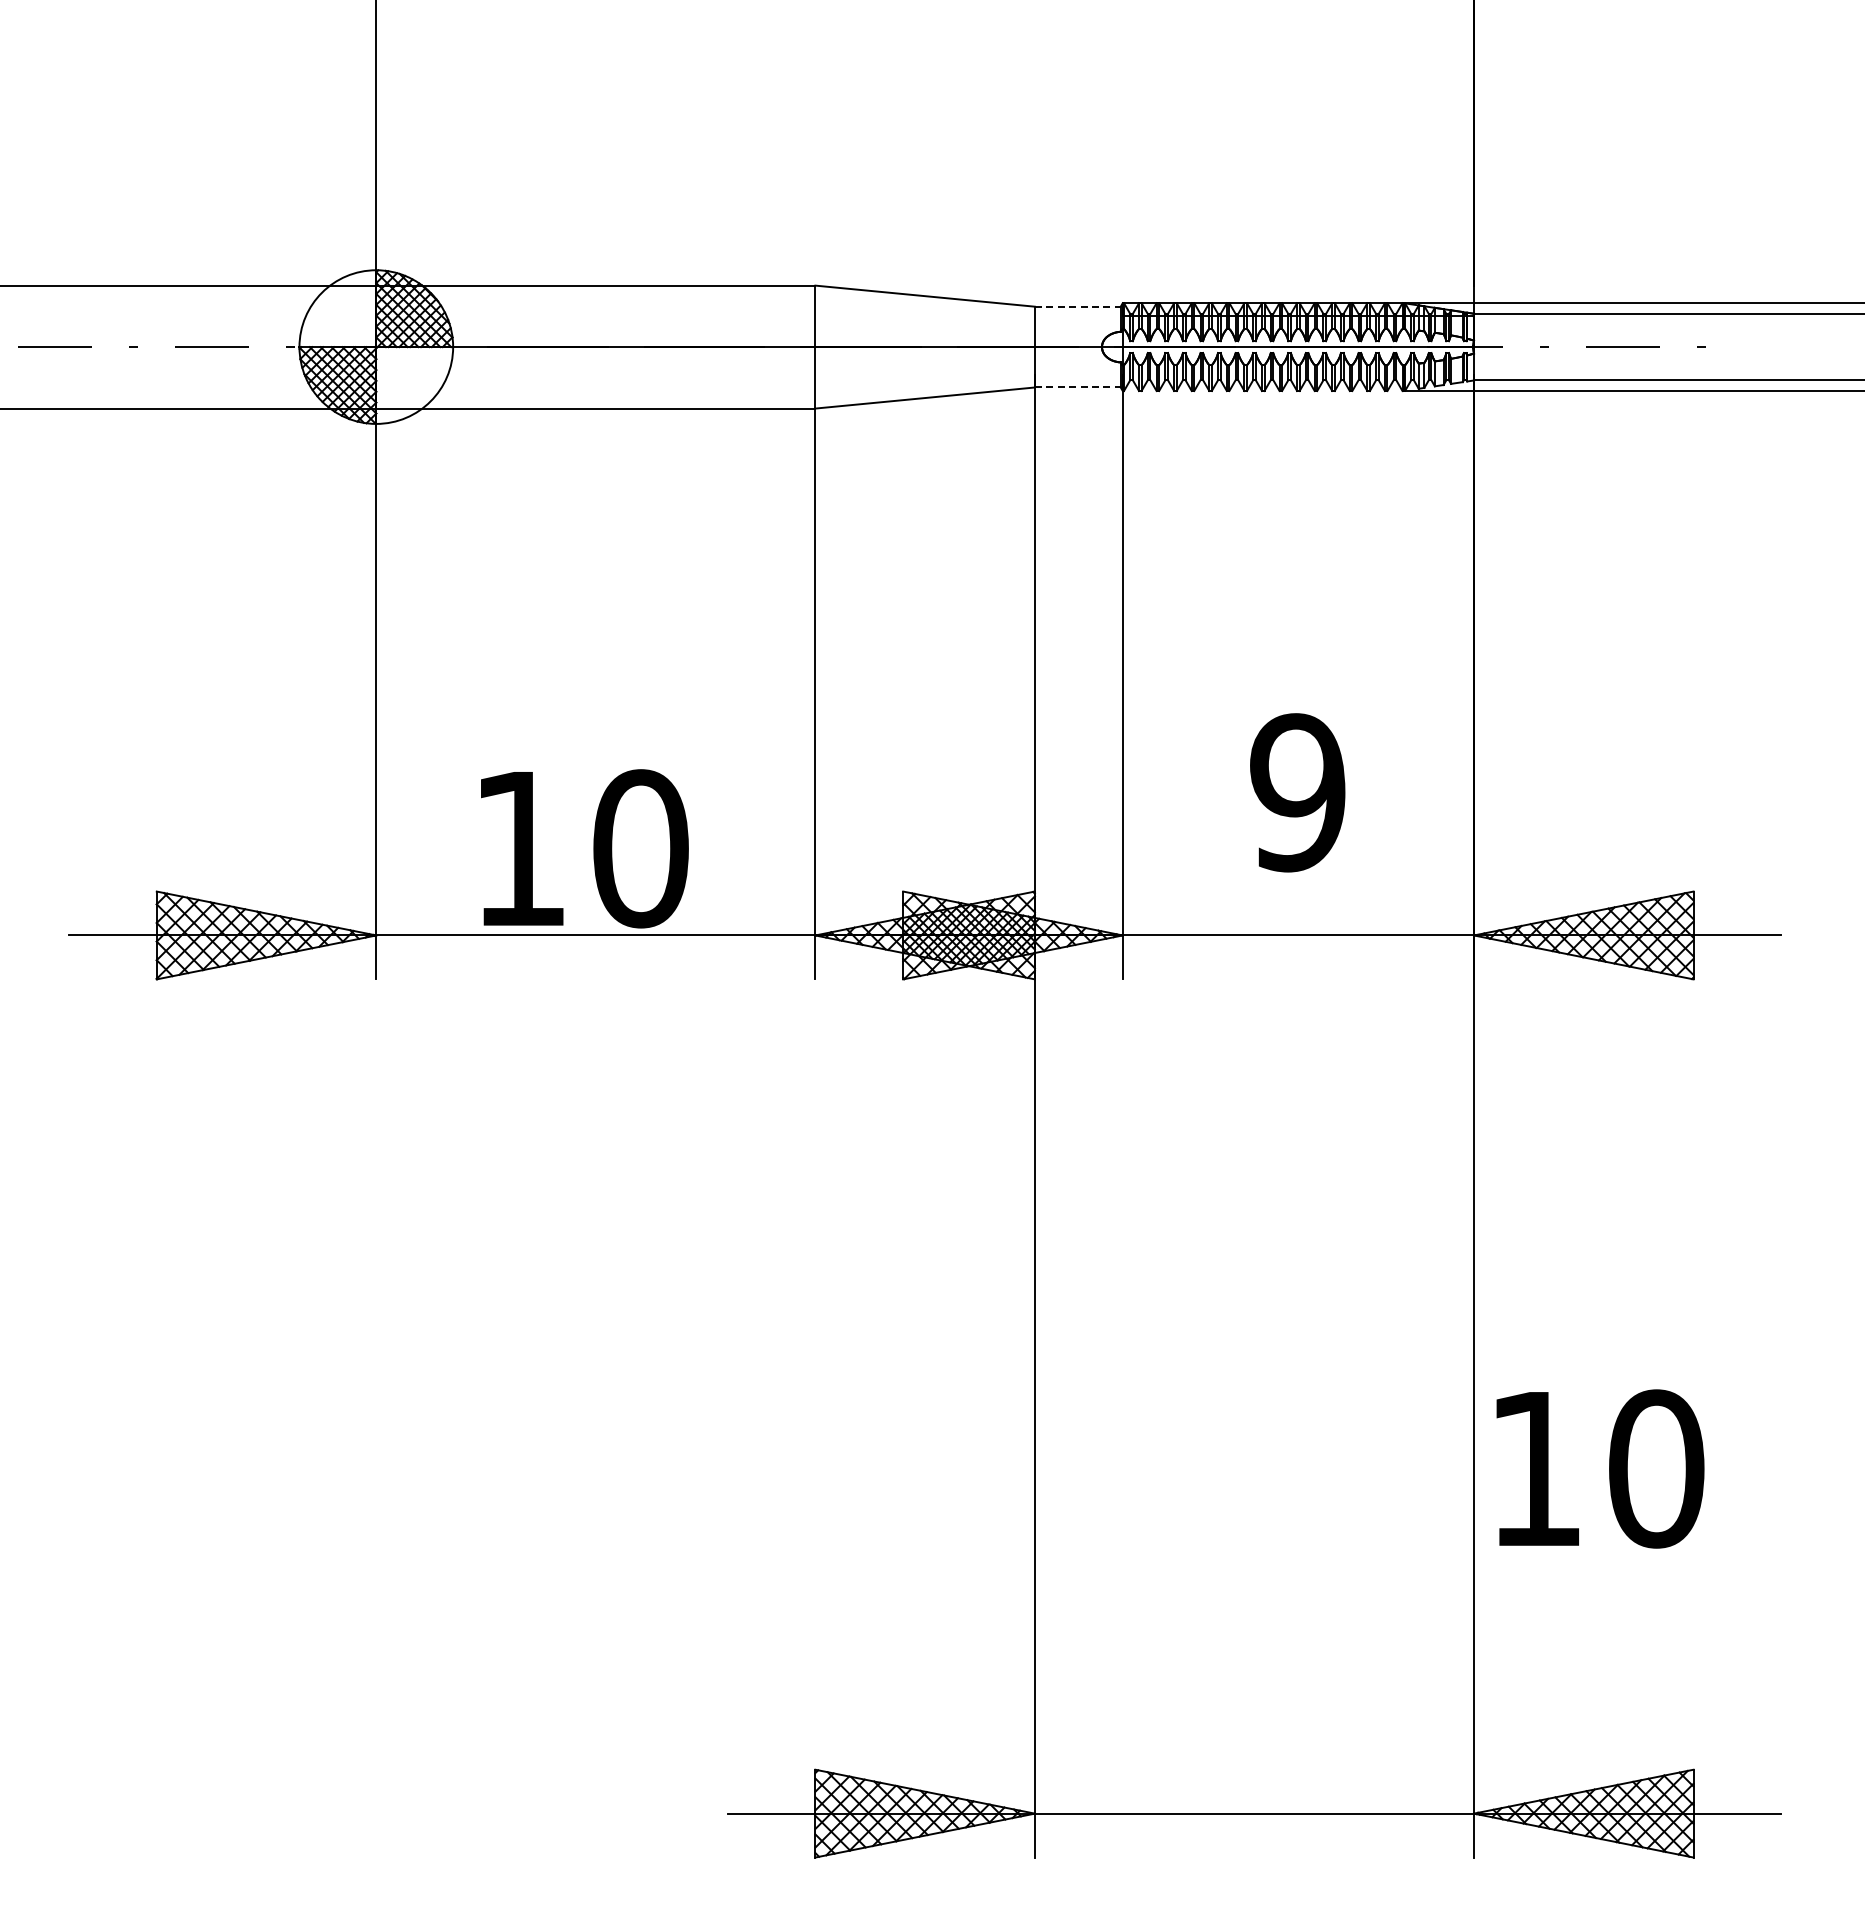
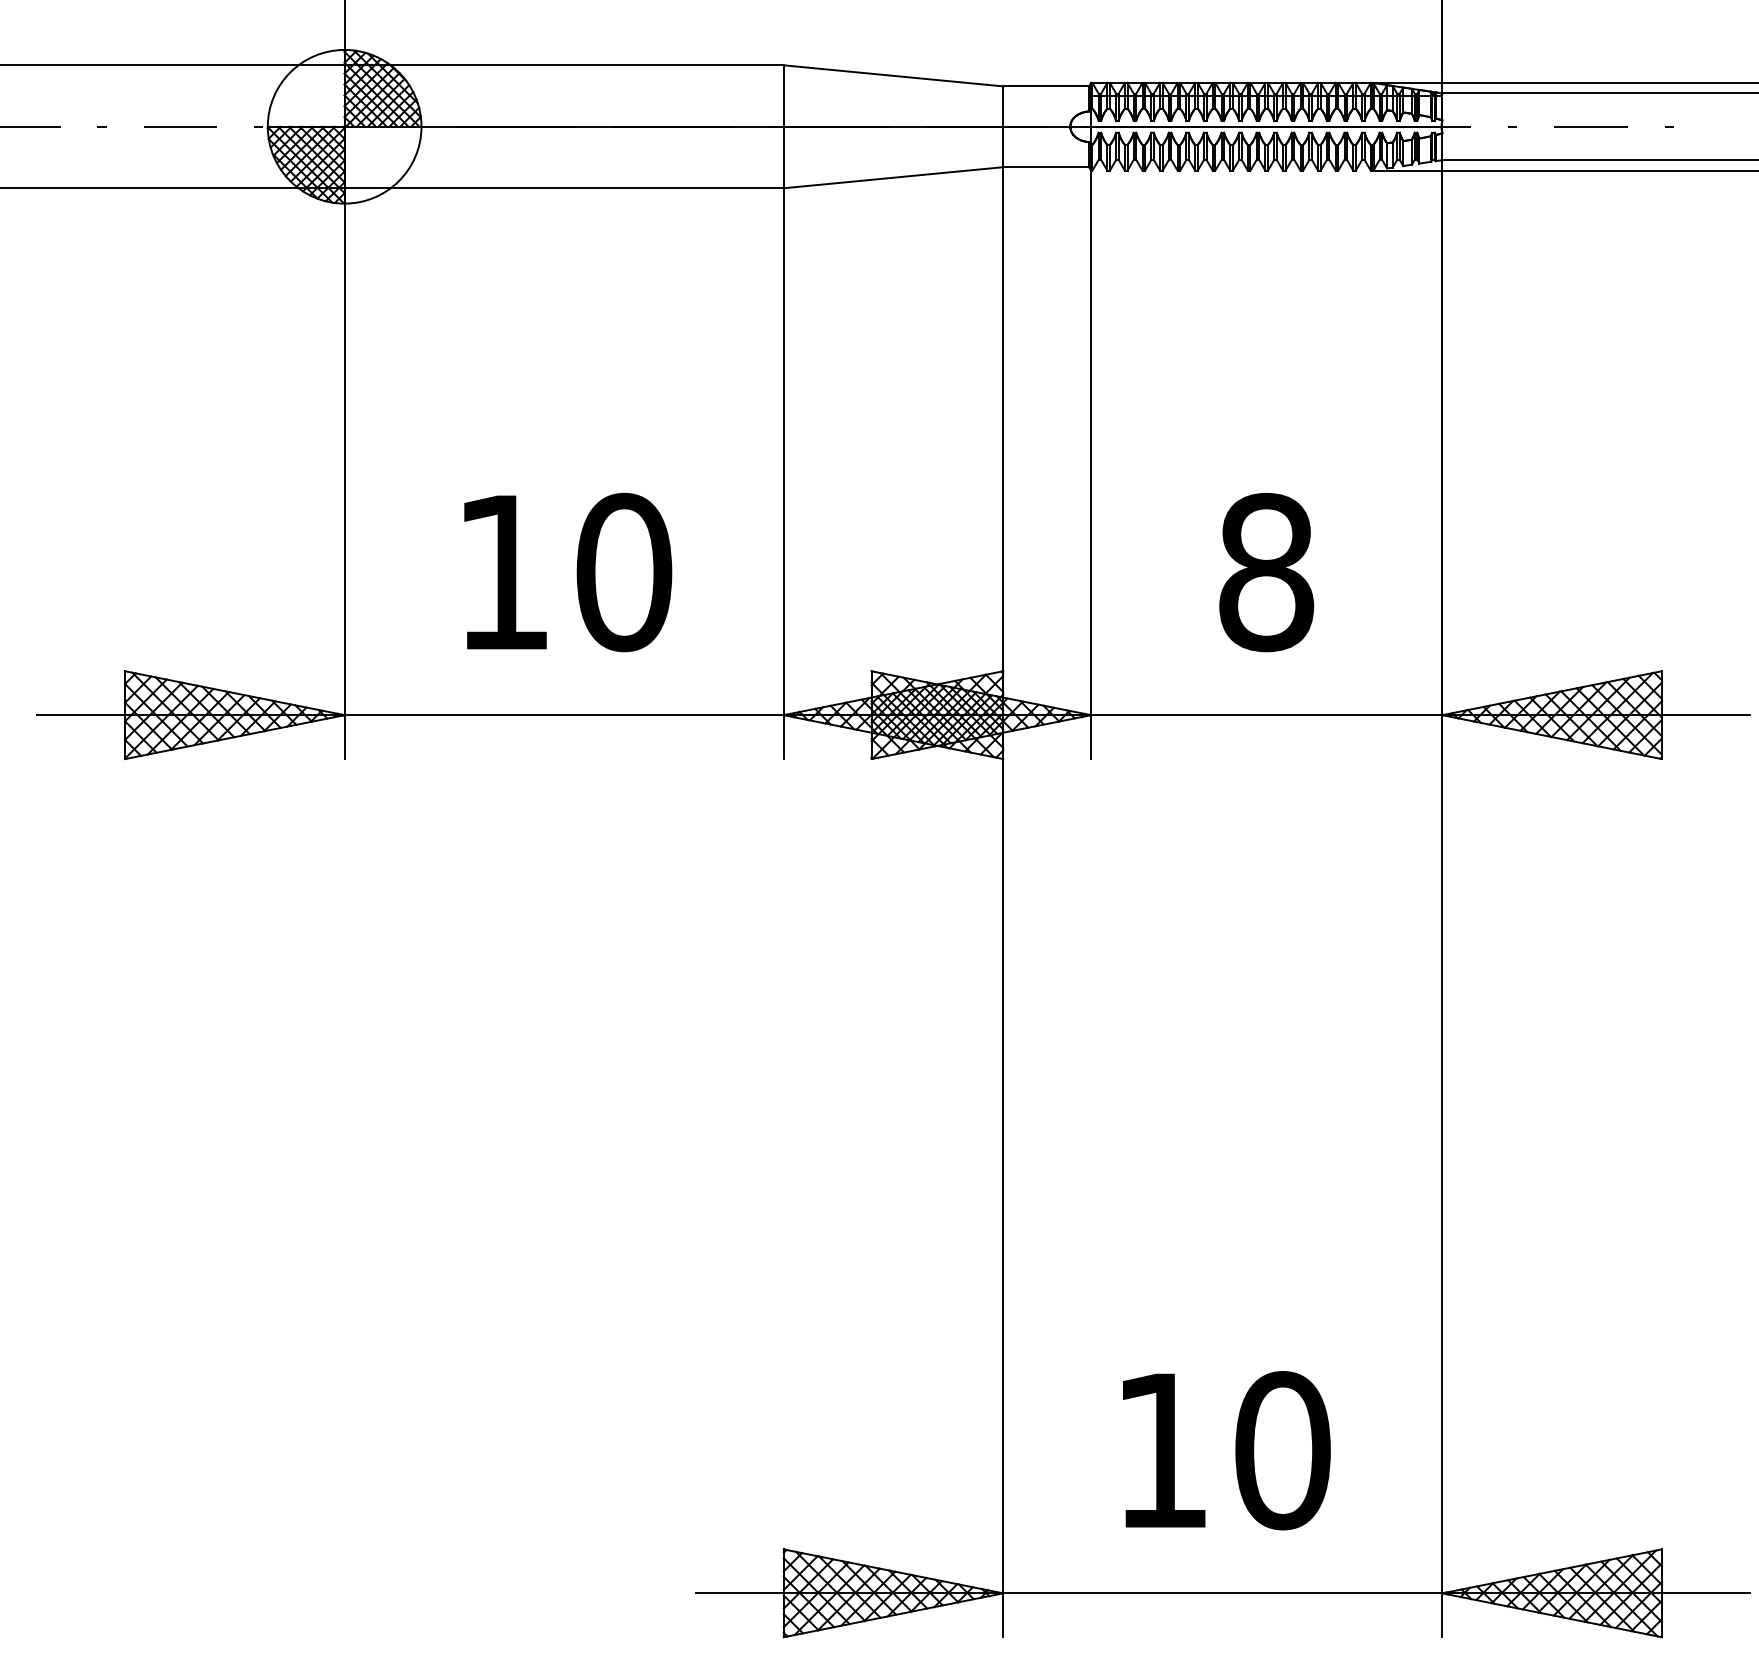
line: (1077, 306) -> (1045, 86), dashed -> solid
line: (1077, 387) -> (1045, 167), dashed -> solid
text: (1297, 792) -> (1265, 572), 9 -> 8
text: (584, 848) -> (567, 572), moved
text: (1600, 1468) -> (1226, 1450), moved

